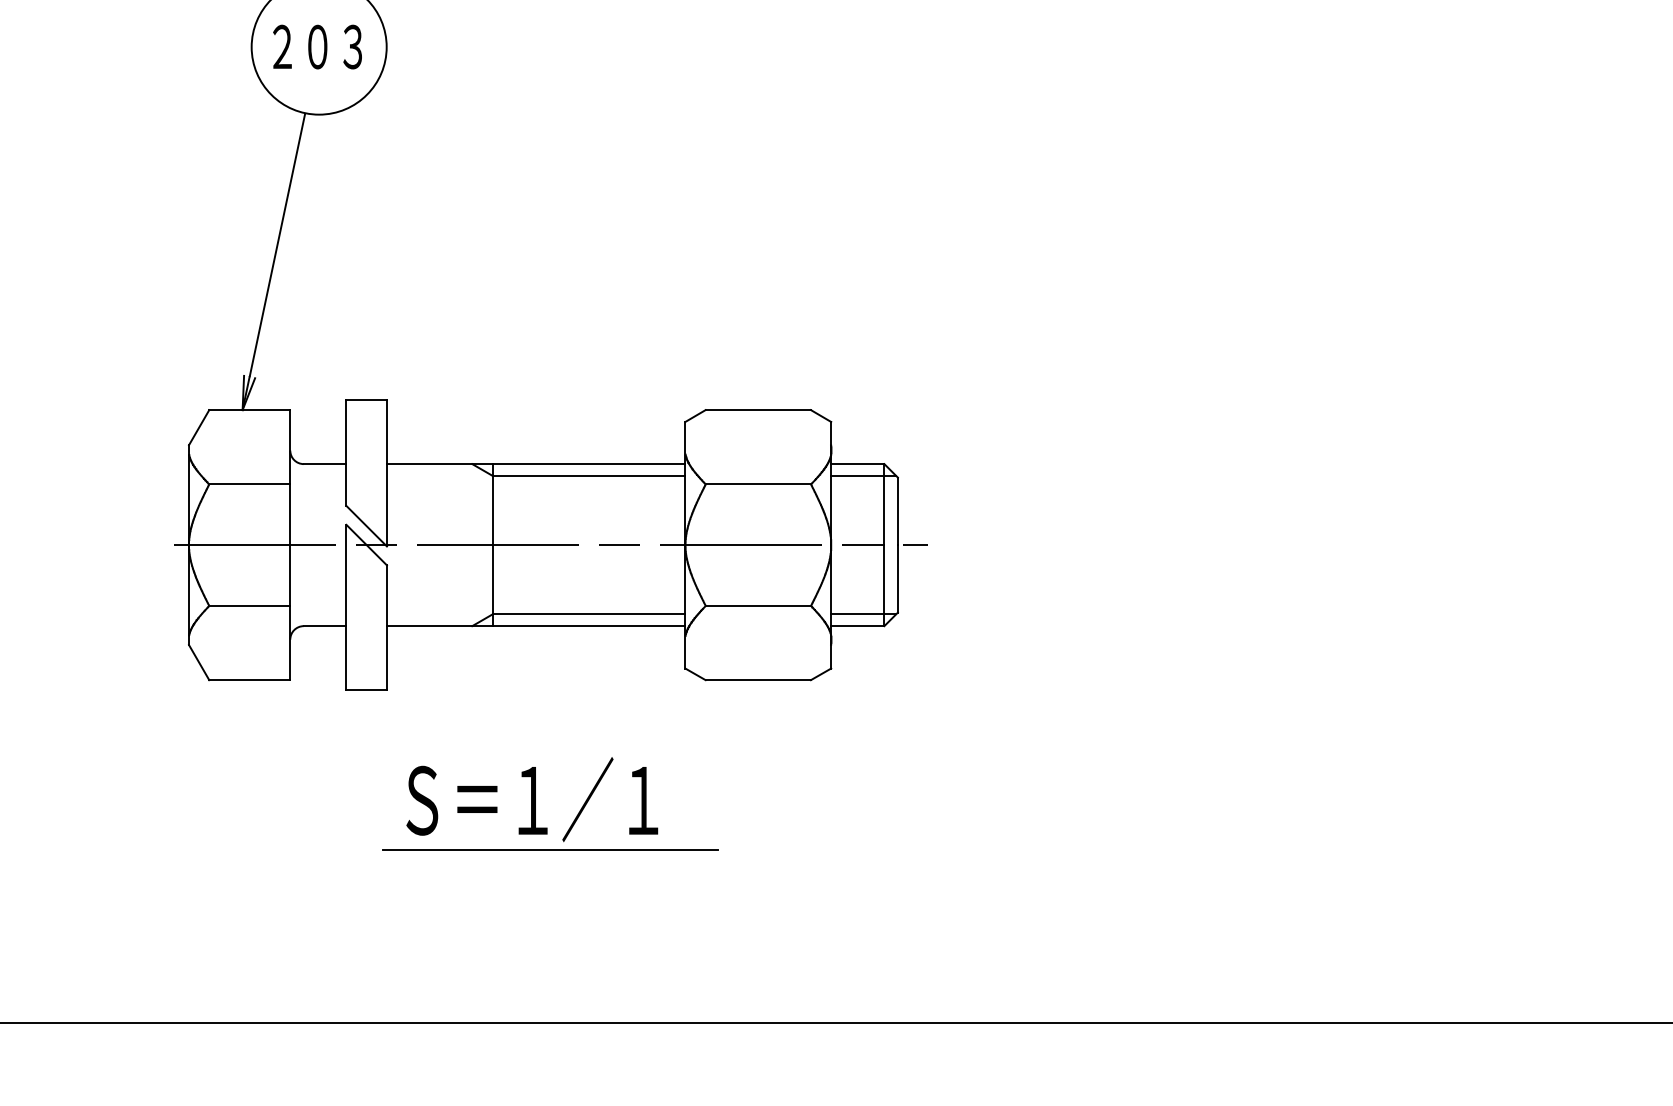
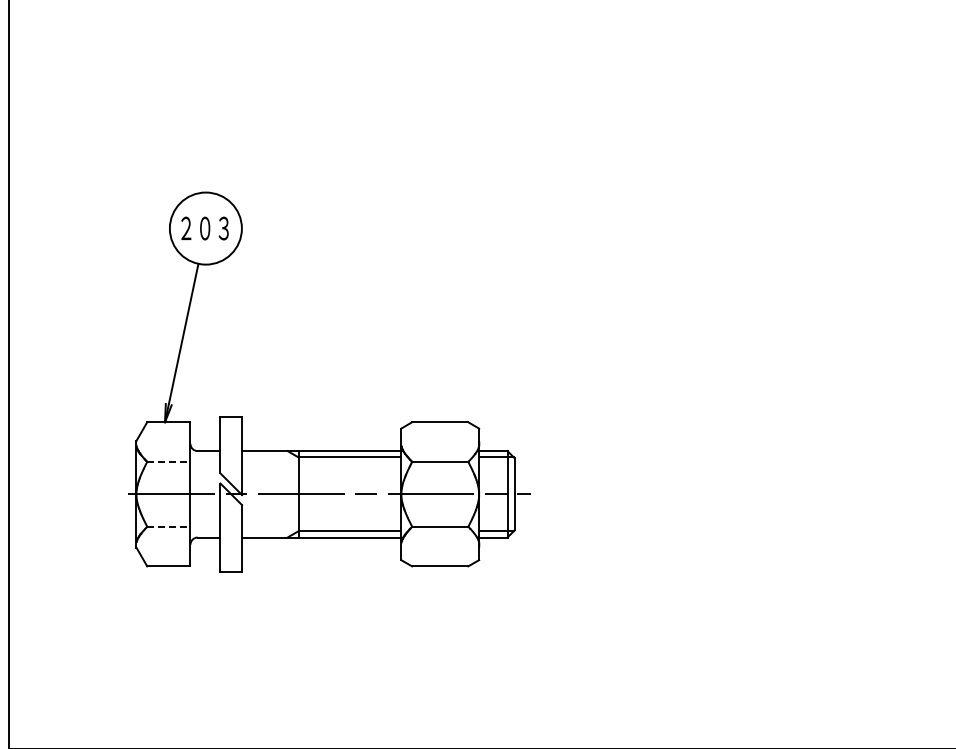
line: (249, 483) -> (168, 461), solid -> dashed
line: (249, 605) -> (168, 526), solid -> dashed
part: (535, 804) -> (321, 632), removed

